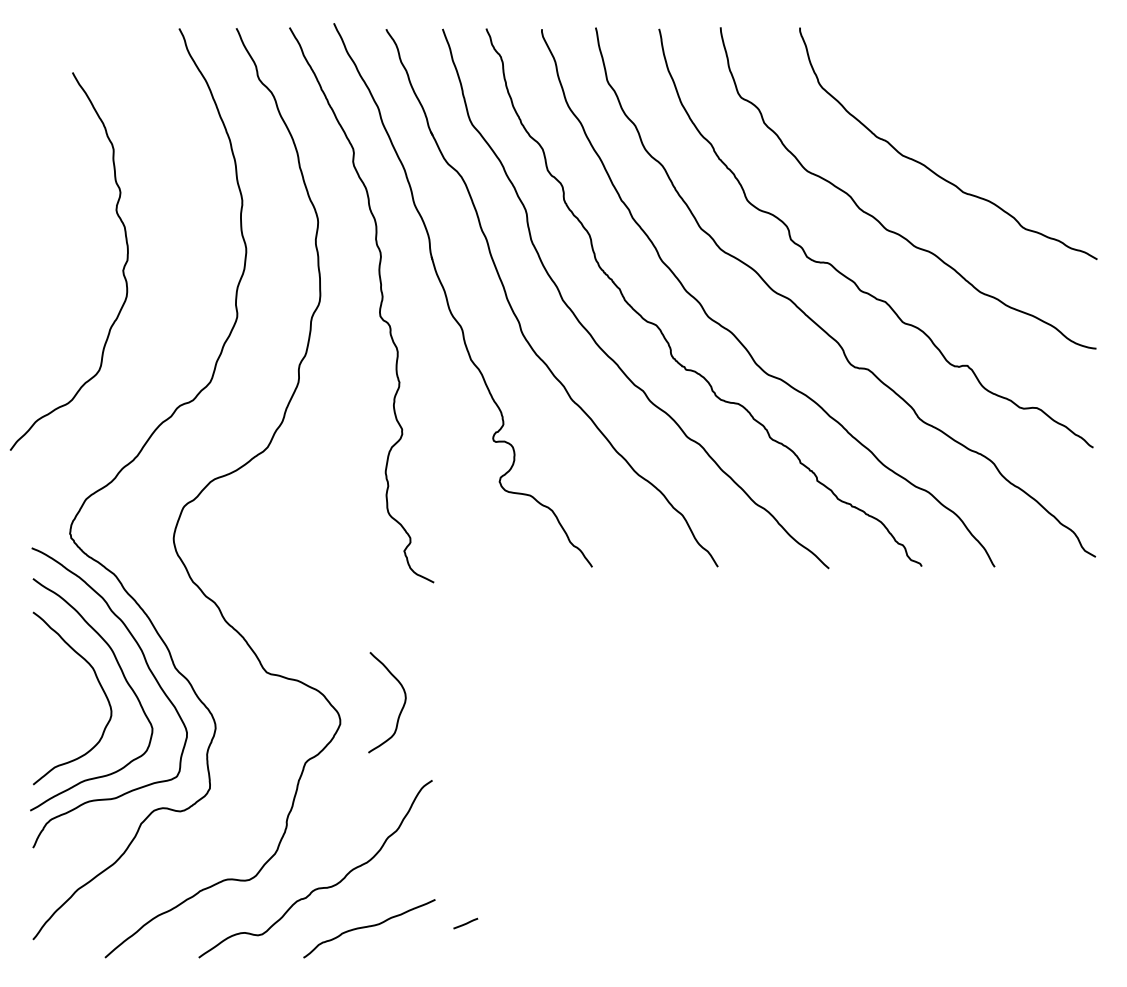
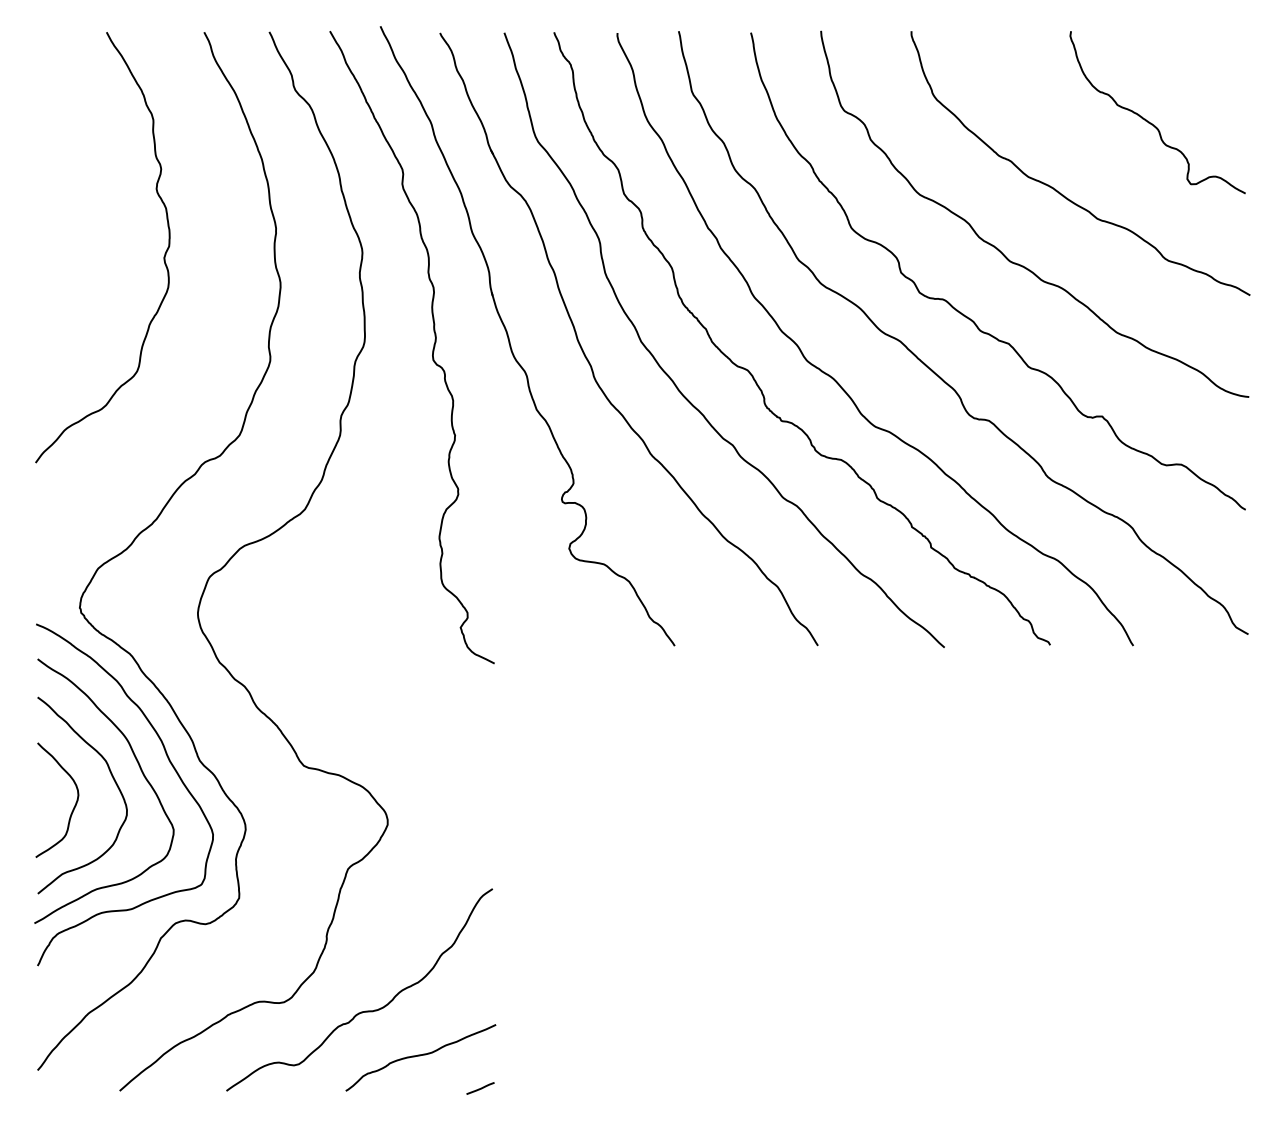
curve: (1010, 107) -> (1151, 122), added
curve: (122, 269) -> (163, 256), moved
curve: (401, 708) -> (73, 806), moved
line: (465, 923) -> (480, 1088), moved

